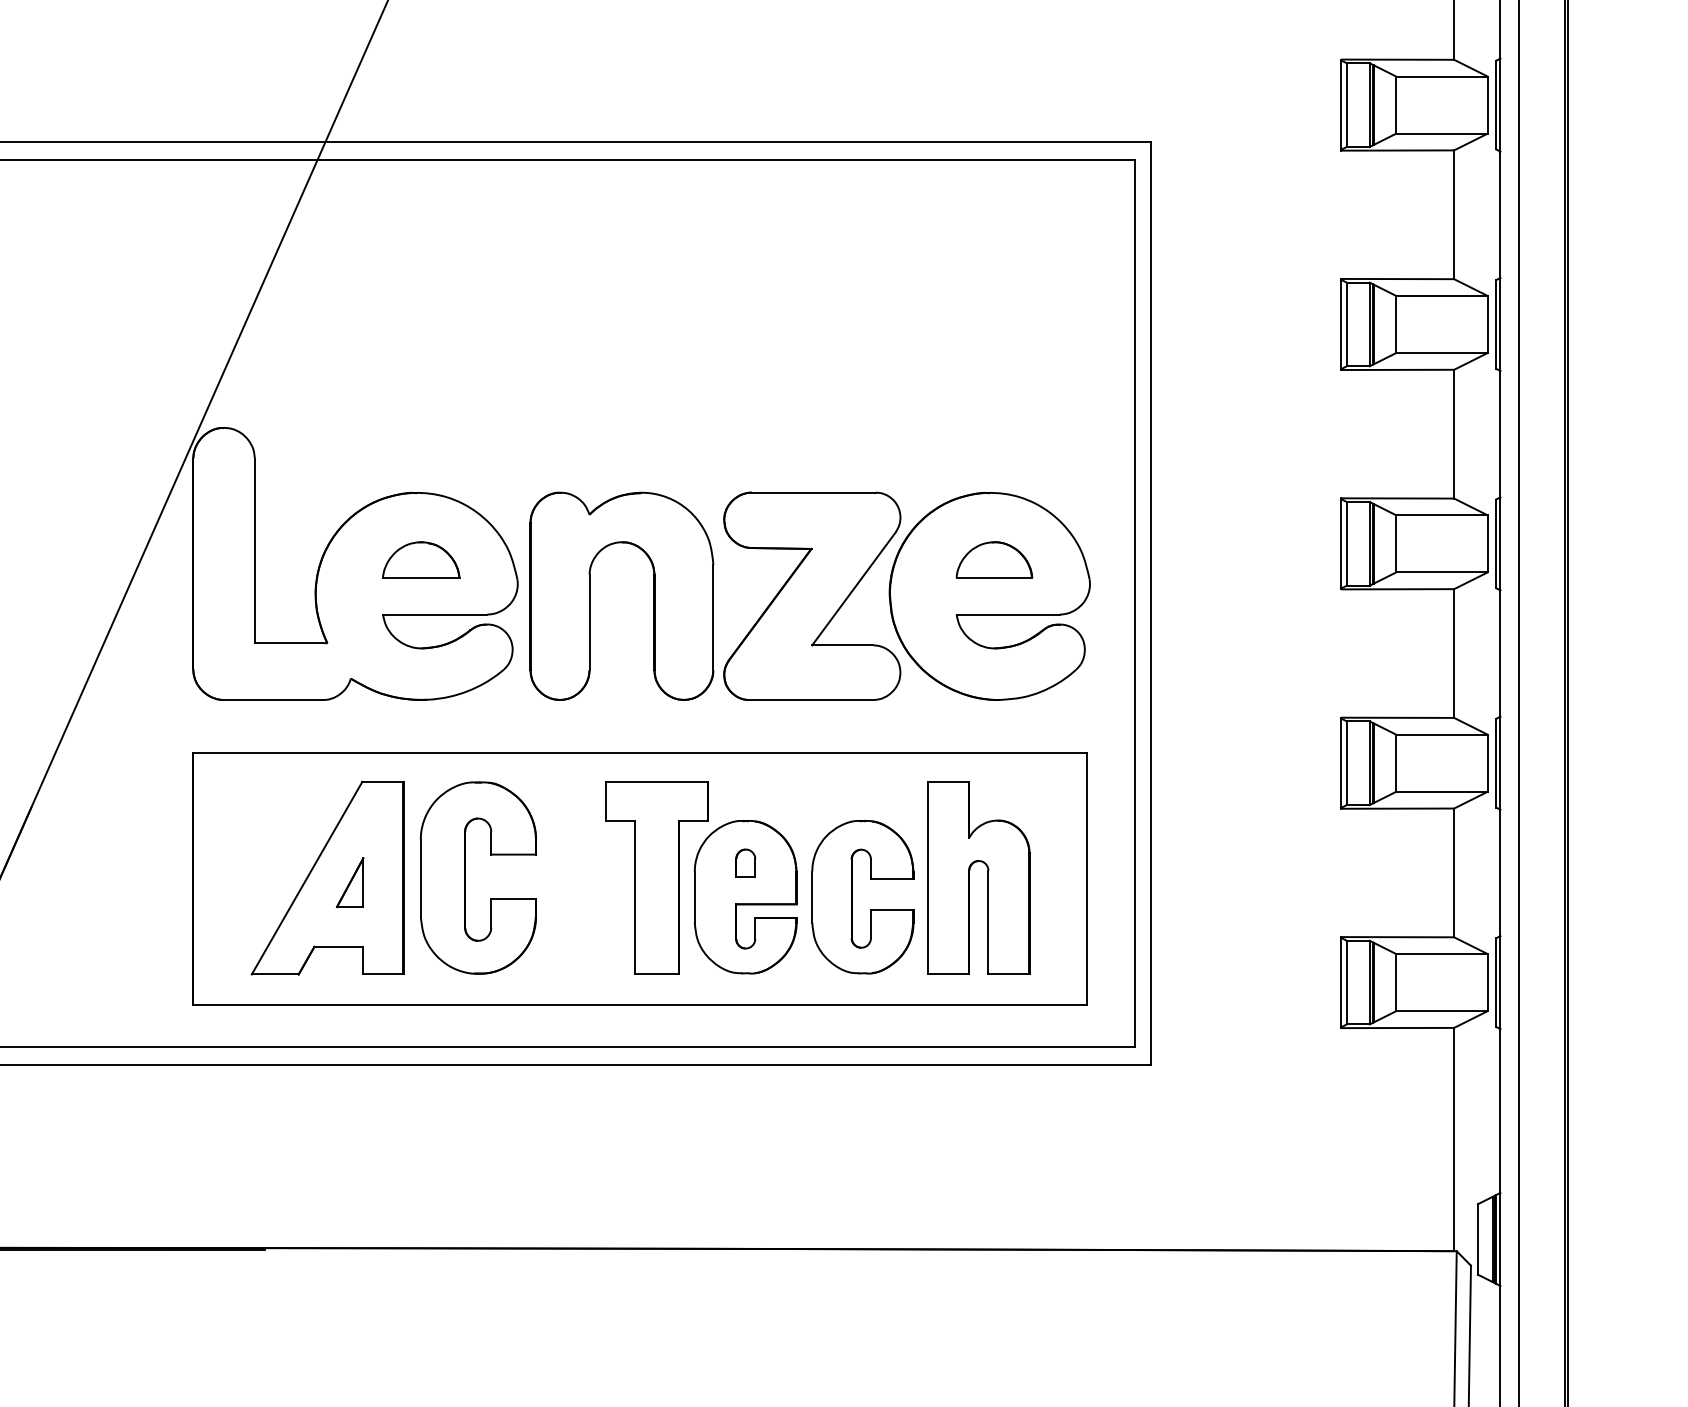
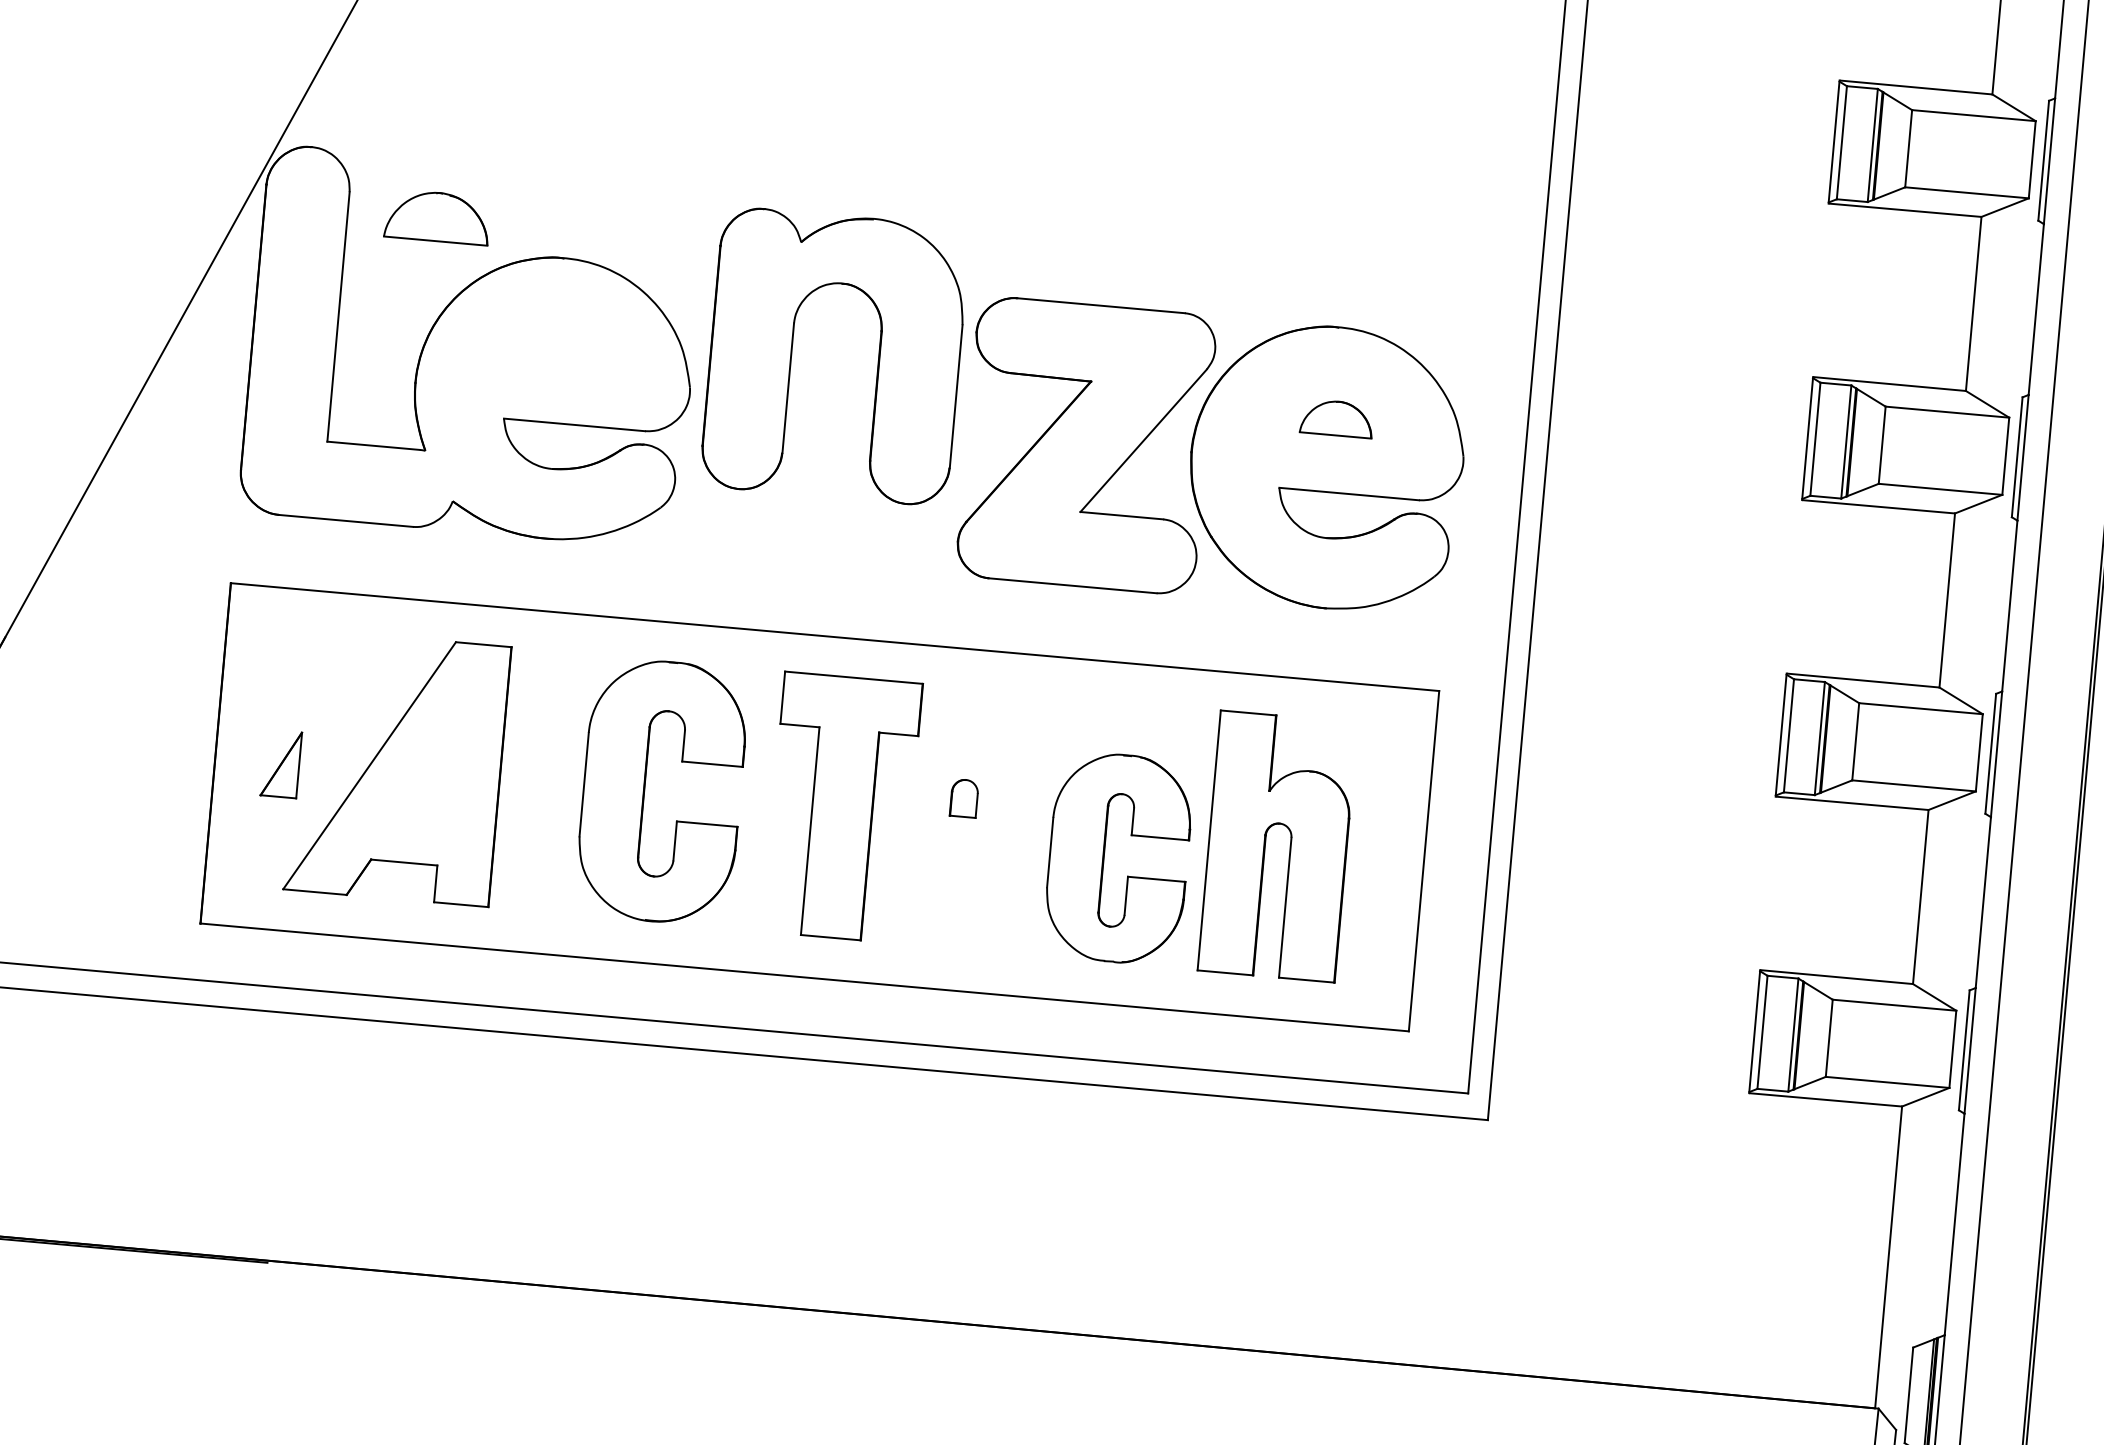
part: (421, 559) -> (438, 216), moved
part: (994, 559) -> (1337, 417), size x0.7
part: (590, 595) -> (792, 351), moved
part: (465, 877) -> (644, 789), moved
part: (350, 882) -> (281, 763), moved
part: (745, 897) -> (959, 844), removed

